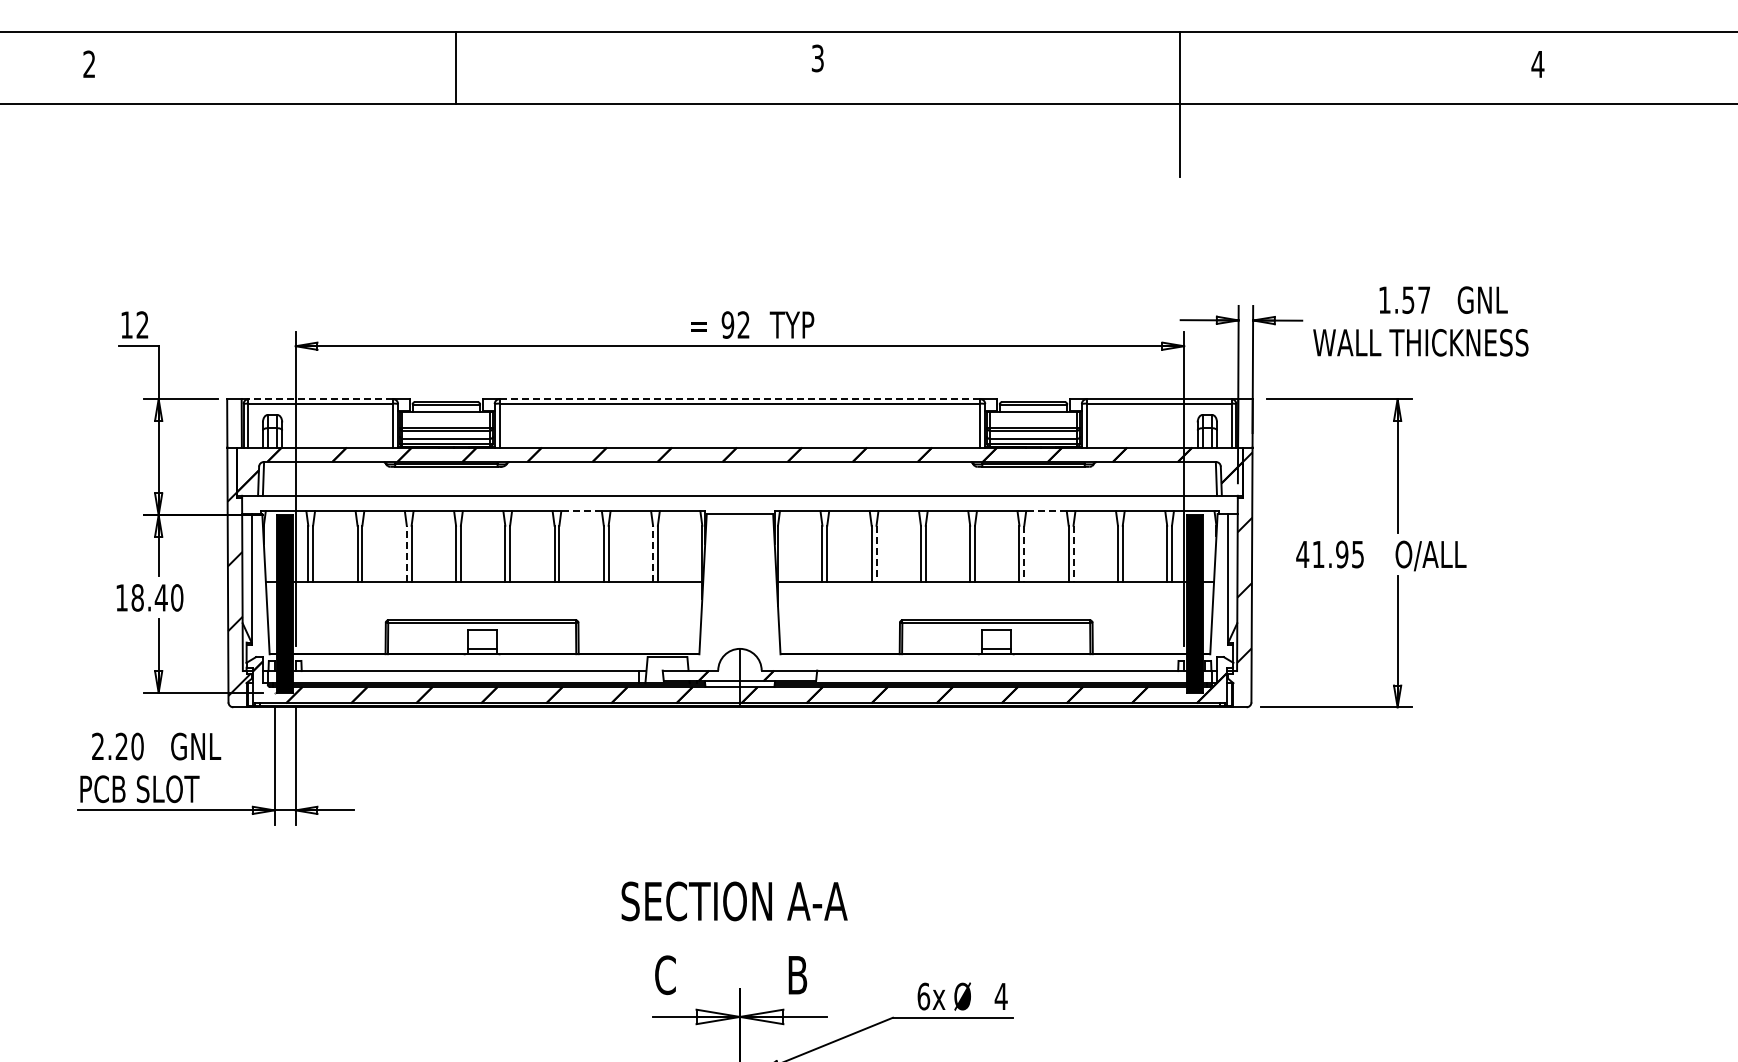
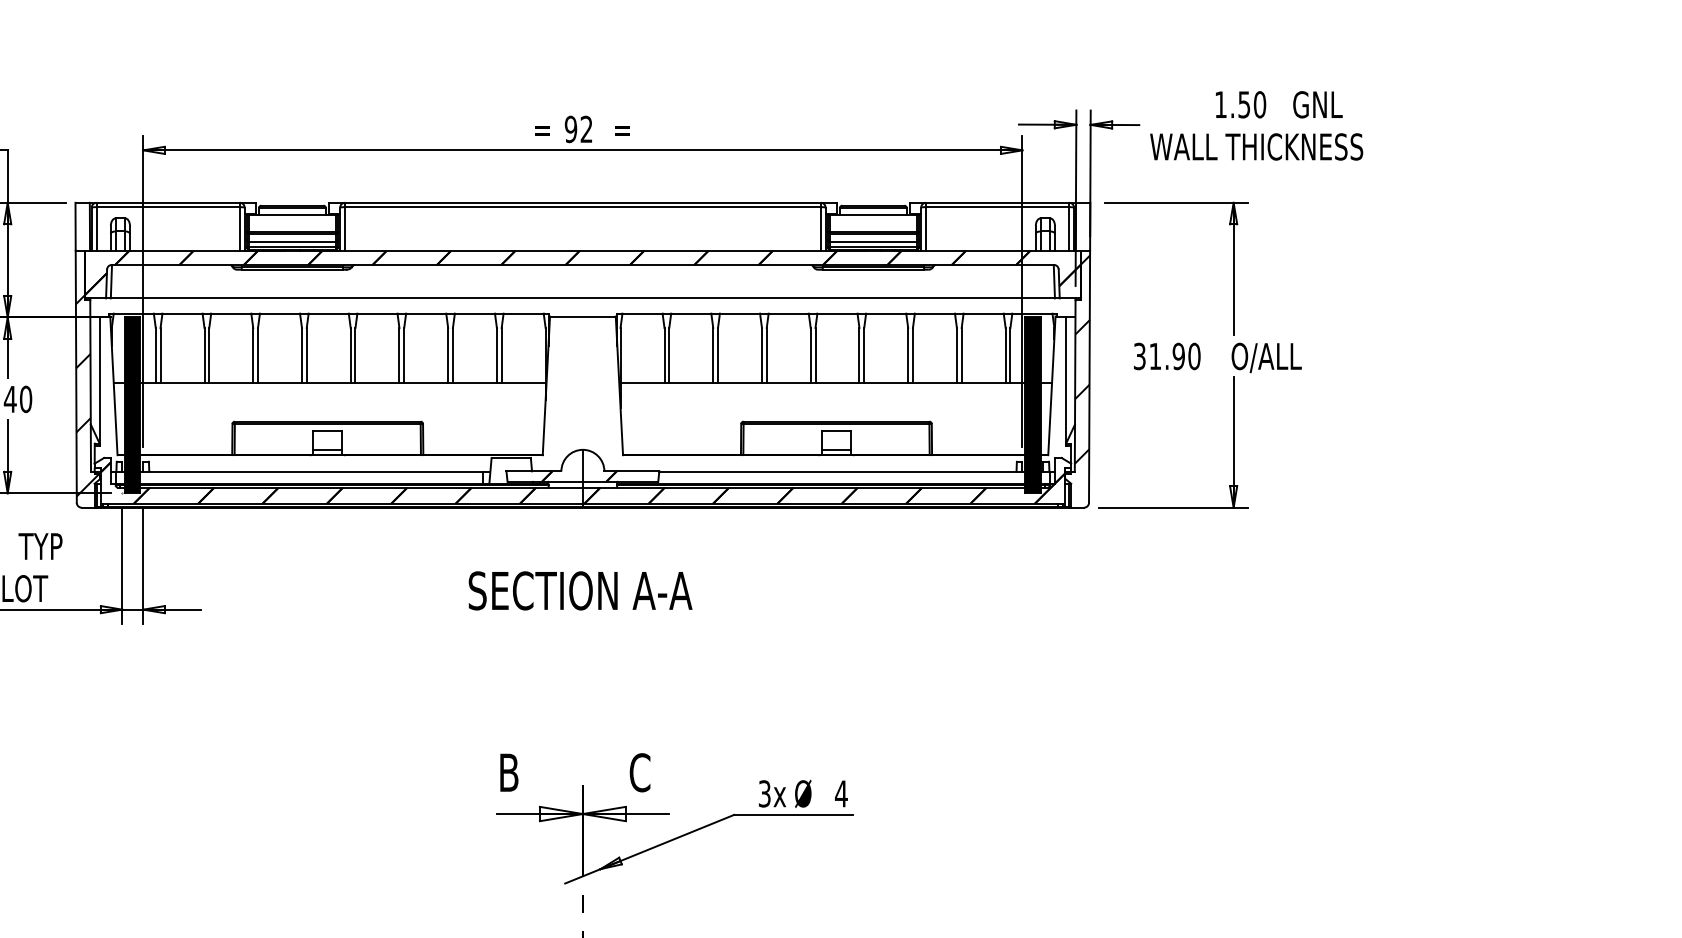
text: (1424, 299) -> (1260, 104), 1.57 -> 1.50
text: (791, 324) -> (633, 128), TYP -> =
line: (320, 399) -> (167, 203), dashed -> solid
line: (739, 399) -> (582, 203), dashed -> solid
line: (581, 511) -> (426, 313), dashed -> solid
line: (1045, 511) -> (885, 313), dashed -> solid
line: (406, 553) -> (252, 355), dashed -> solid
line: (653, 553) -> (497, 355), dashed -> solid
line: (876, 554) -> (718, 356), dashed -> solid
line: (1024, 554) -> (864, 356), dashed -> solid
line: (1073, 554) -> (912, 356), dashed -> solid
text: (1330, 554) -> (1167, 356), 41.95 -> 31.90
text: (195, 746) -> (44, 546), GNL -> TYP
text: (734, 901) -> (580, 590), moved
text: (665, 975) -> (509, 773), C -> B
text: (797, 975) -> (639, 773), B -> C
text: (923, 996) -> (764, 793), 6x -> 3x

